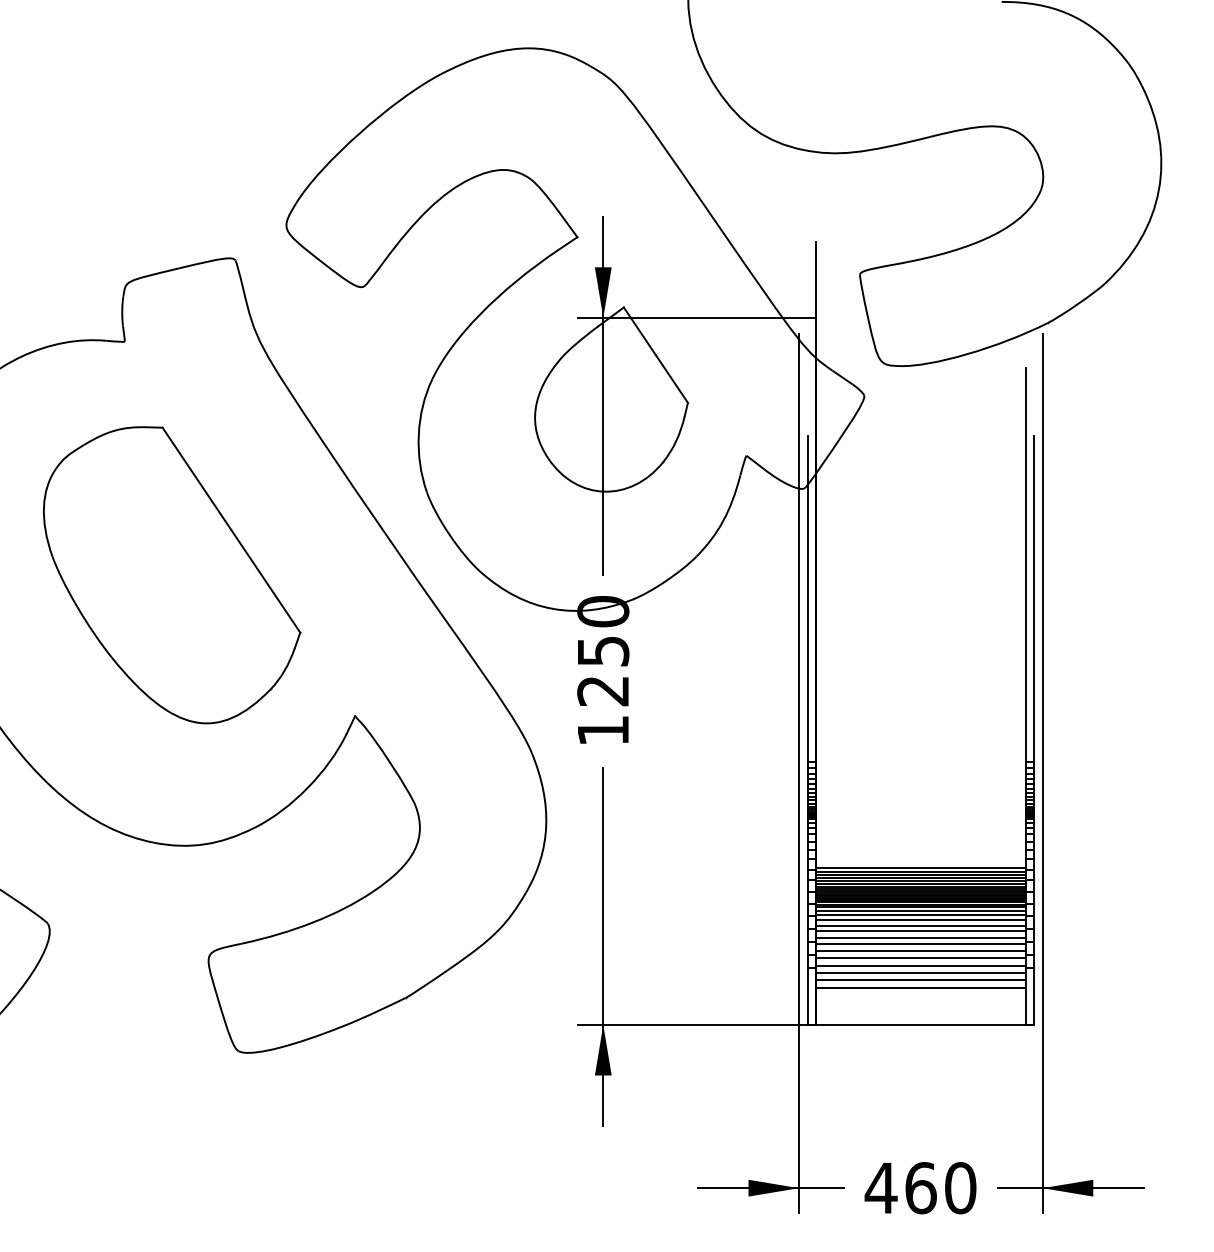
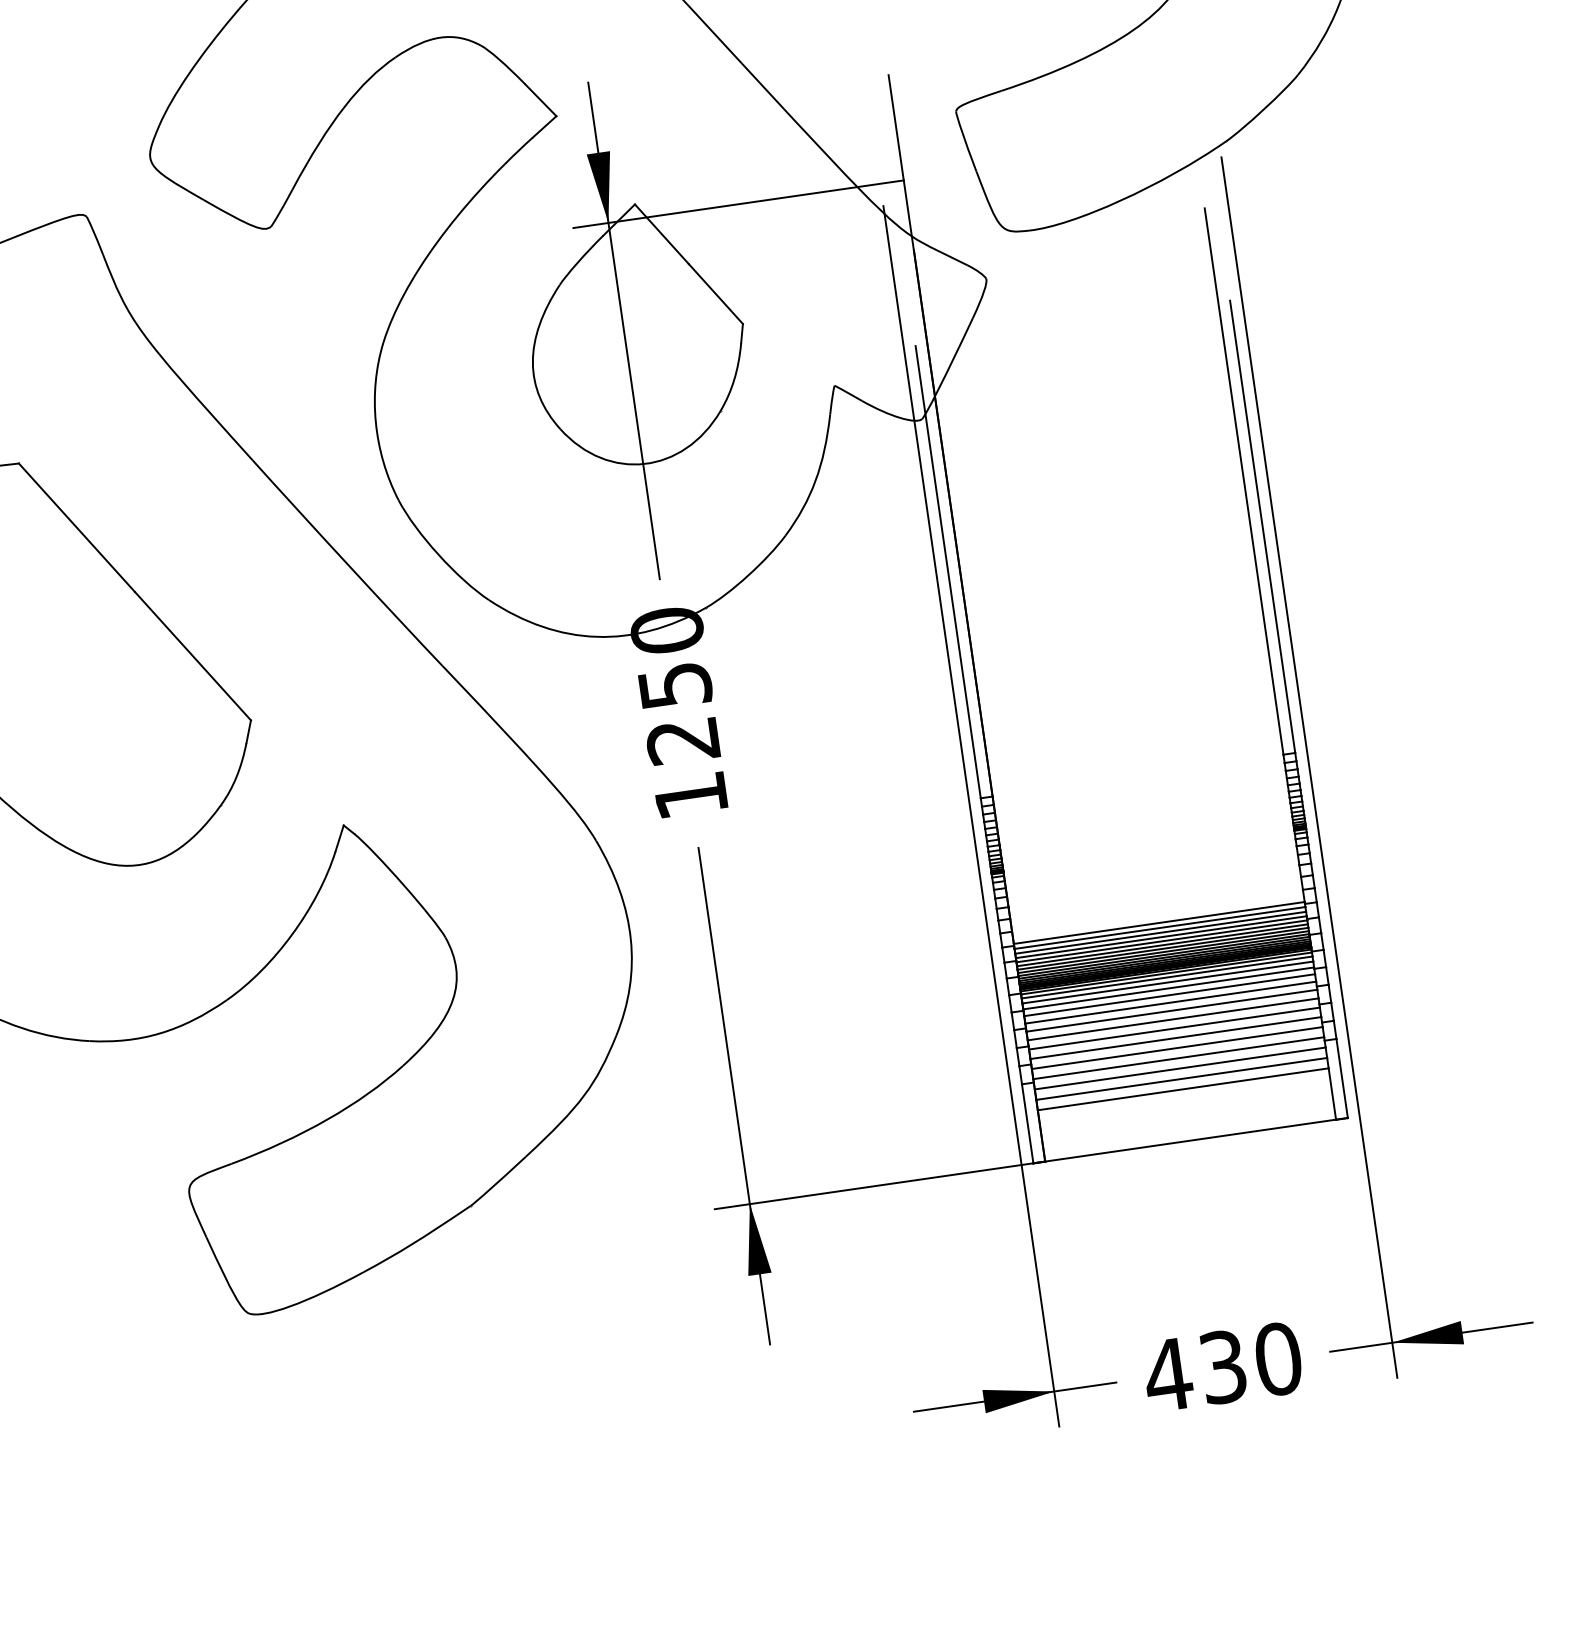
text: (920, 1188) -> (1222, 1367), 460 -> 430

